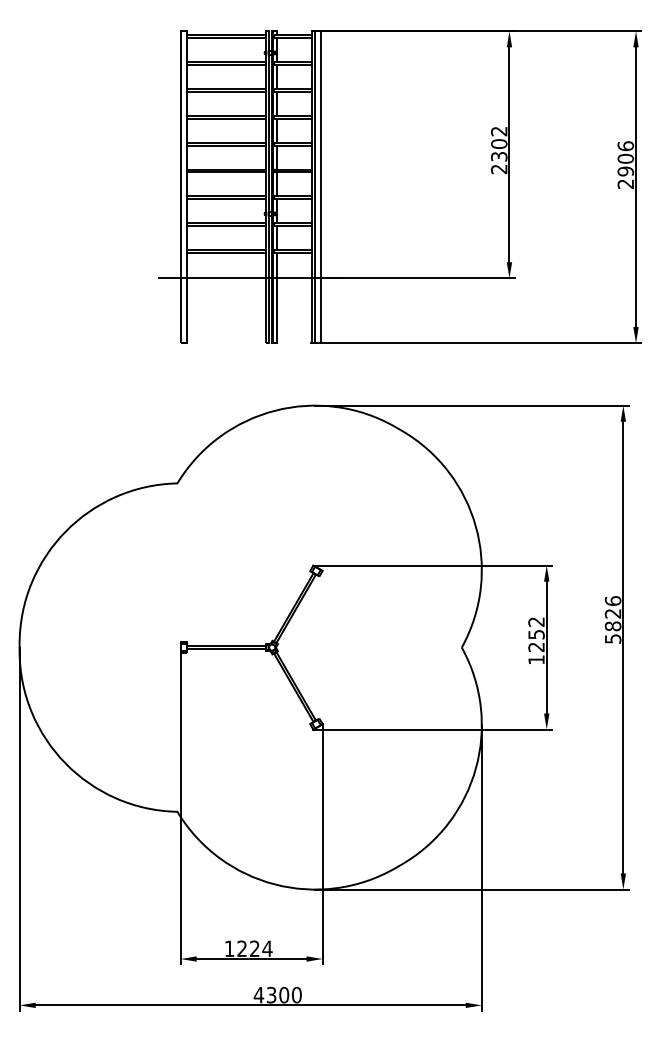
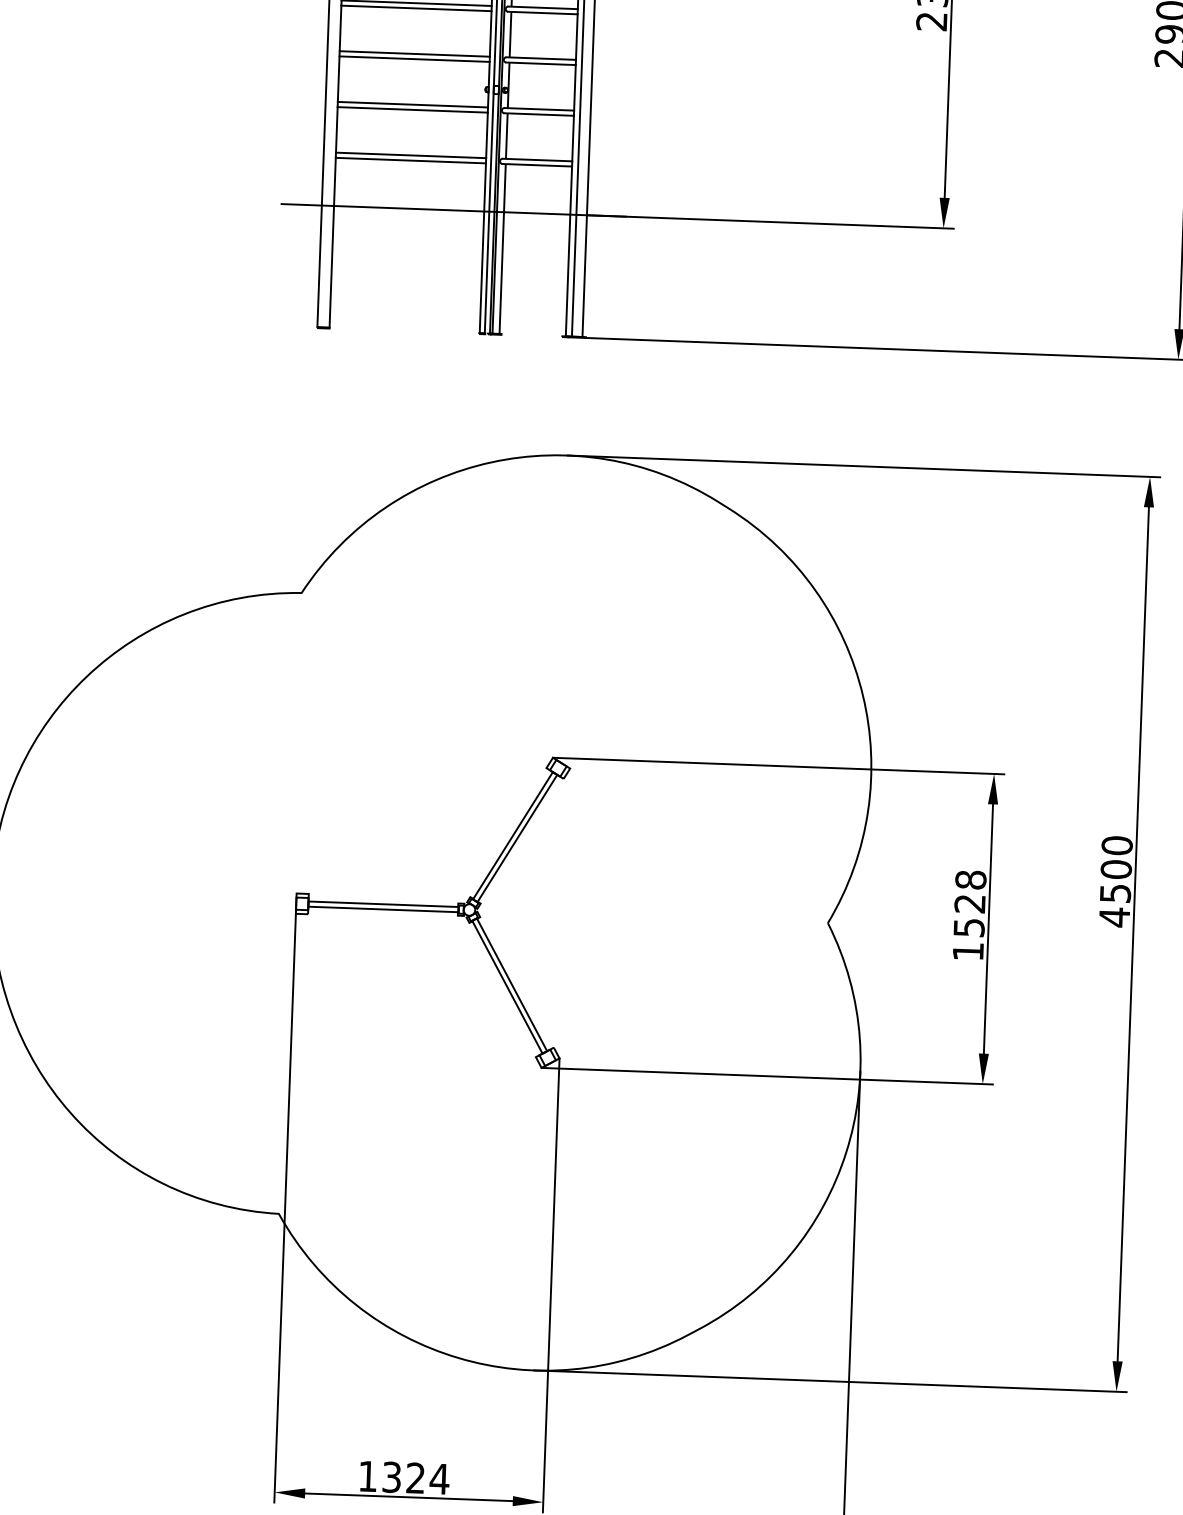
text: (612, 620) -> (1114, 882), 5826 -> 4500
text: (536, 634) -> (970, 903), 1252 -> 1528
text: (241, 948) -> (390, 1476), 1224 -> 1324

